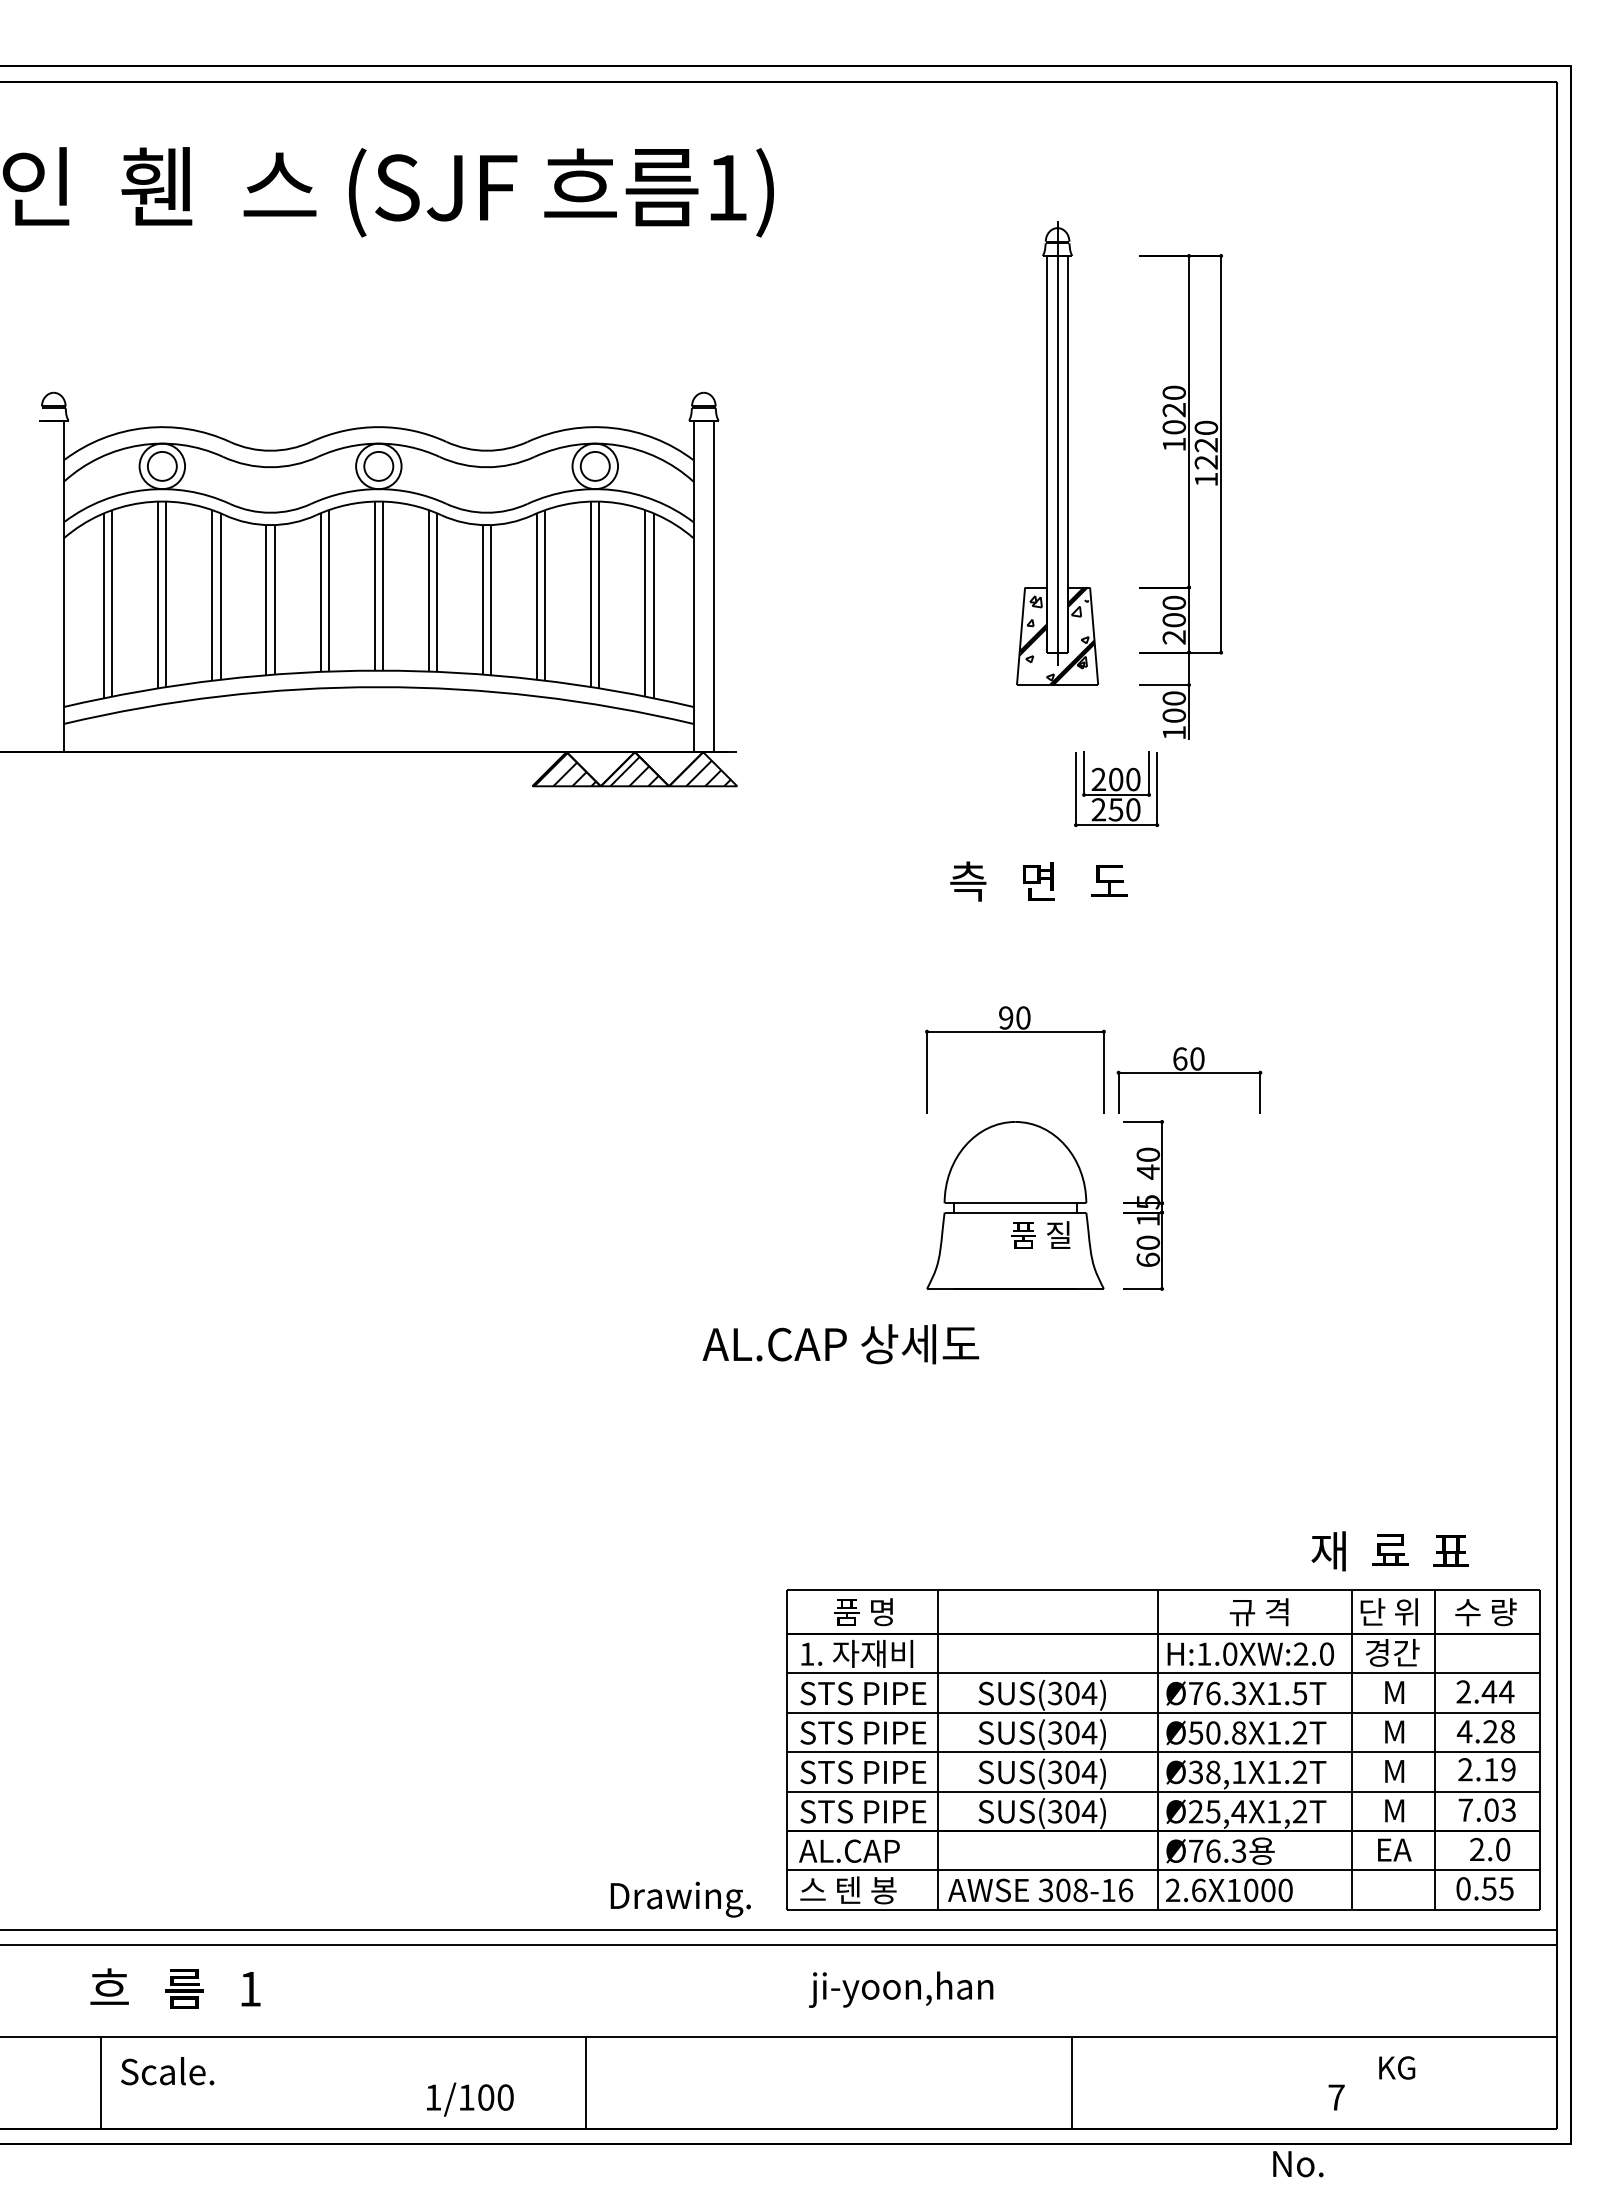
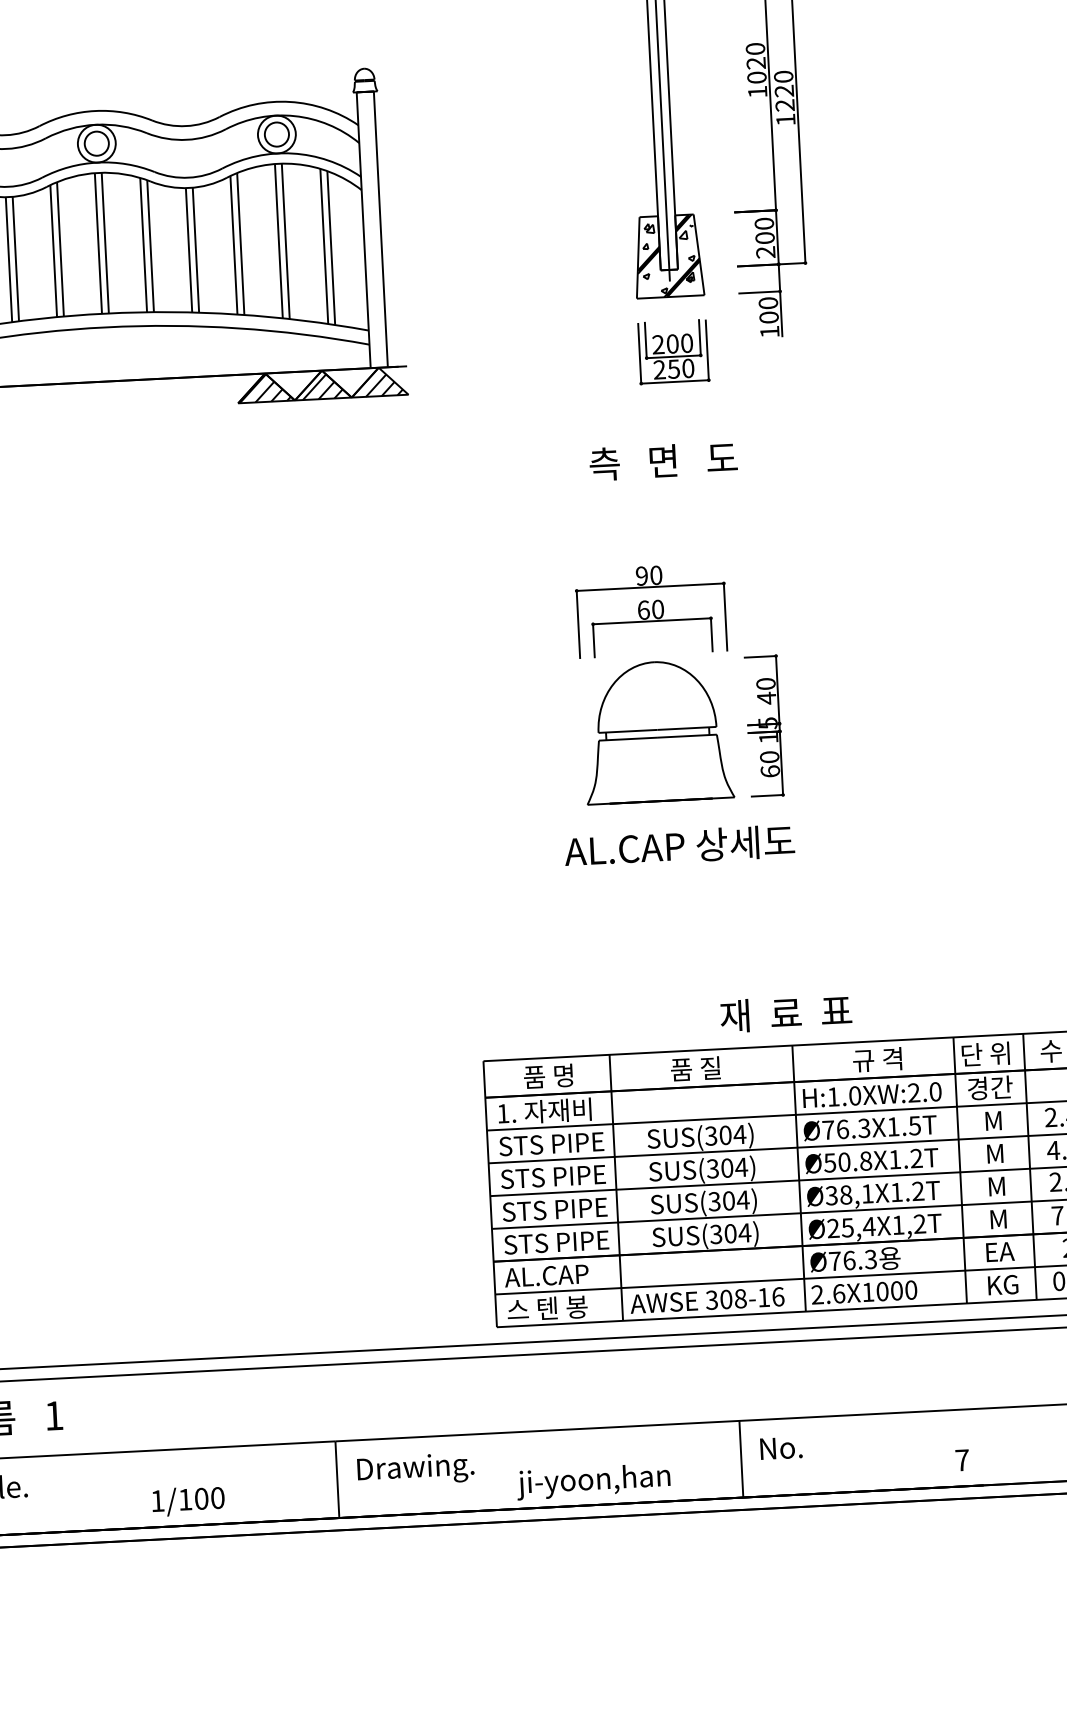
part: (1116, 788) -> (673, 351), moved
part: (1189, 1073) -> (652, 621), moved
text: (1040, 1234) -> (695, 1068), moved
text: (840, 1344) -> (679, 846), moved
text: (1389, 1551) -> (785, 1013), moved
text: (680, 1899) -> (415, 1469), moved
text: (901, 1989) -> (593, 1481), moved
text: (1397, 2067) -> (1003, 1284), moved
text: (470, 2099) -> (188, 1501), moved
text: (1298, 2164) -> (781, 1448), moved

